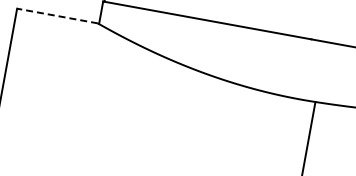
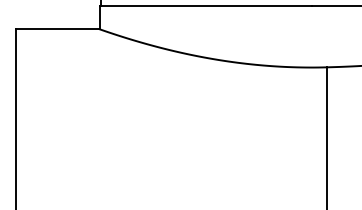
line: (57, 15) -> (57, 28), dashed -> solid

